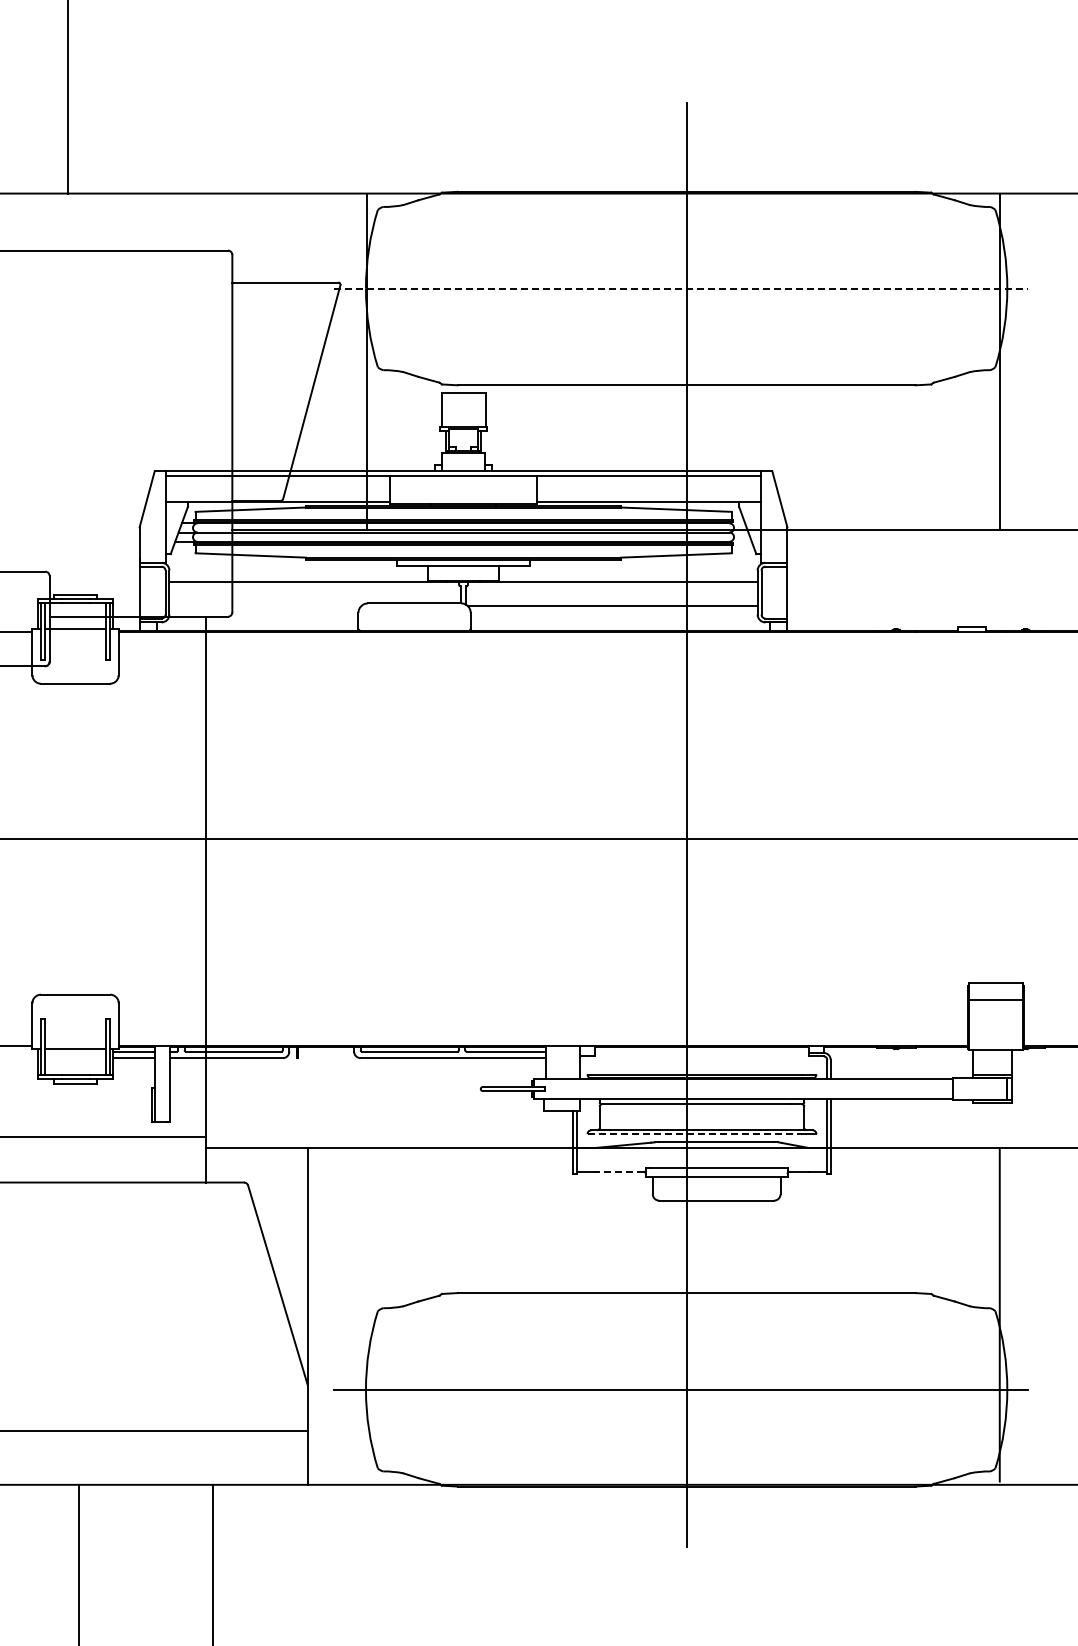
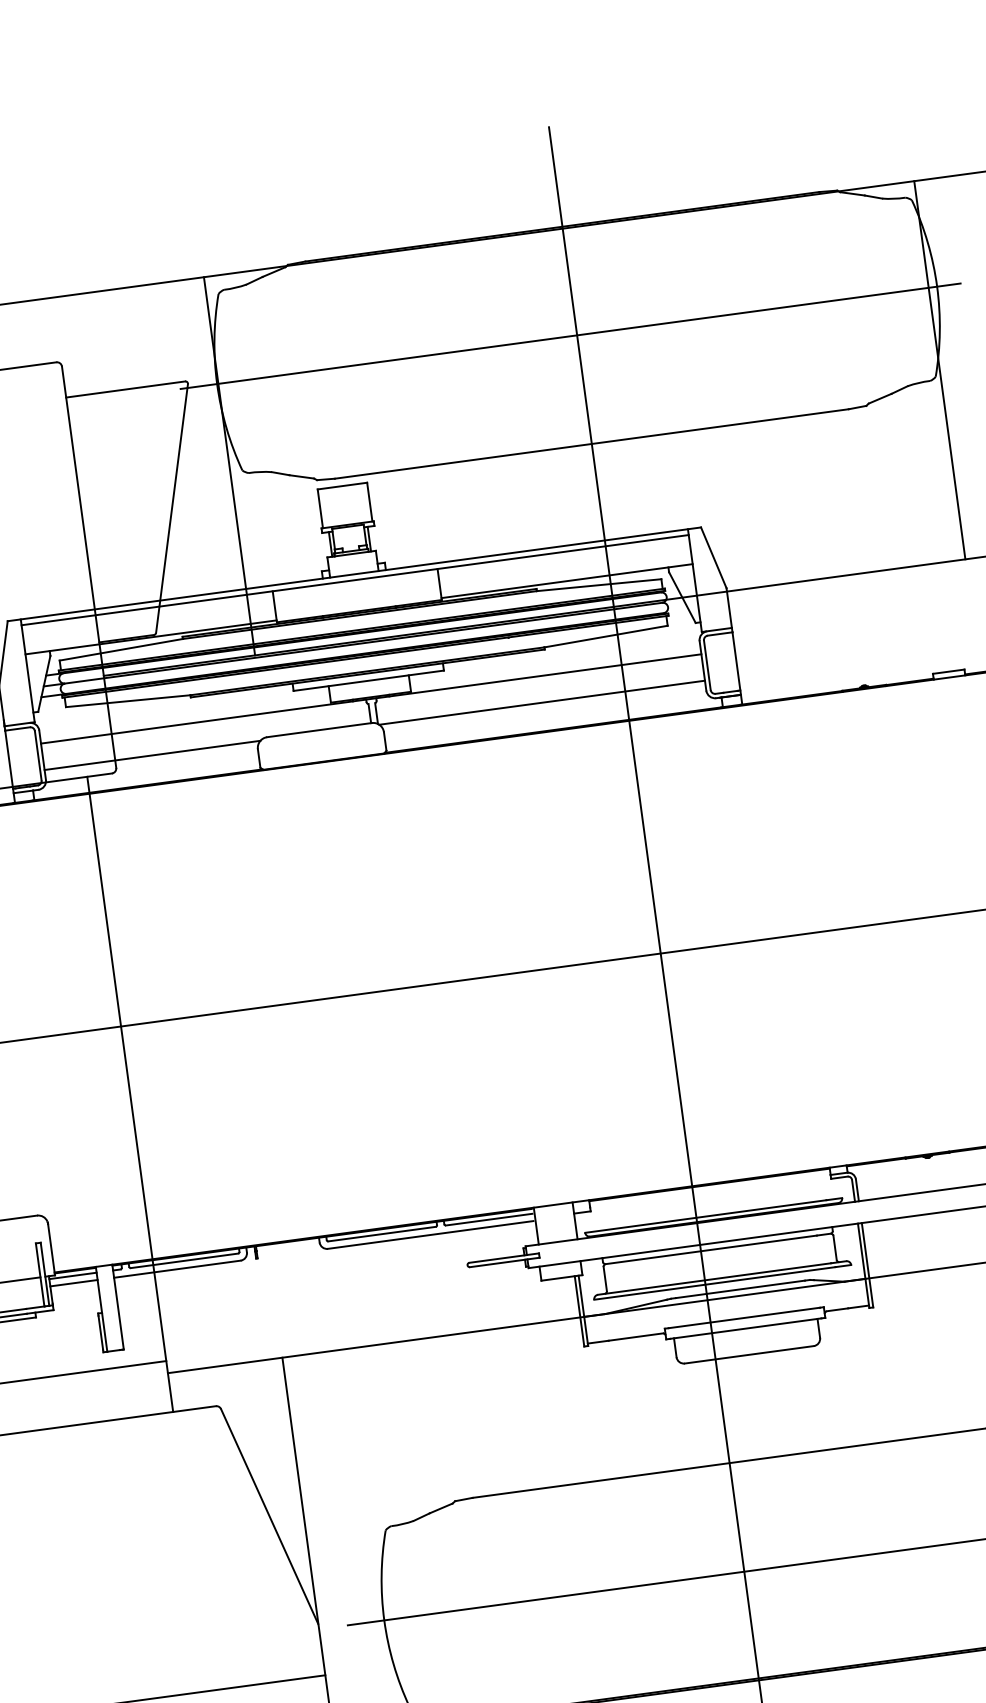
line: (681, 288) -> (571, 336), dashed -> solid
line: (265, 605) -> (152, 755), added
line: (695, 1134) -> (715, 1283), dashed -> solid
line: (619, 1171) -> (635, 1336), dashed -> solid

